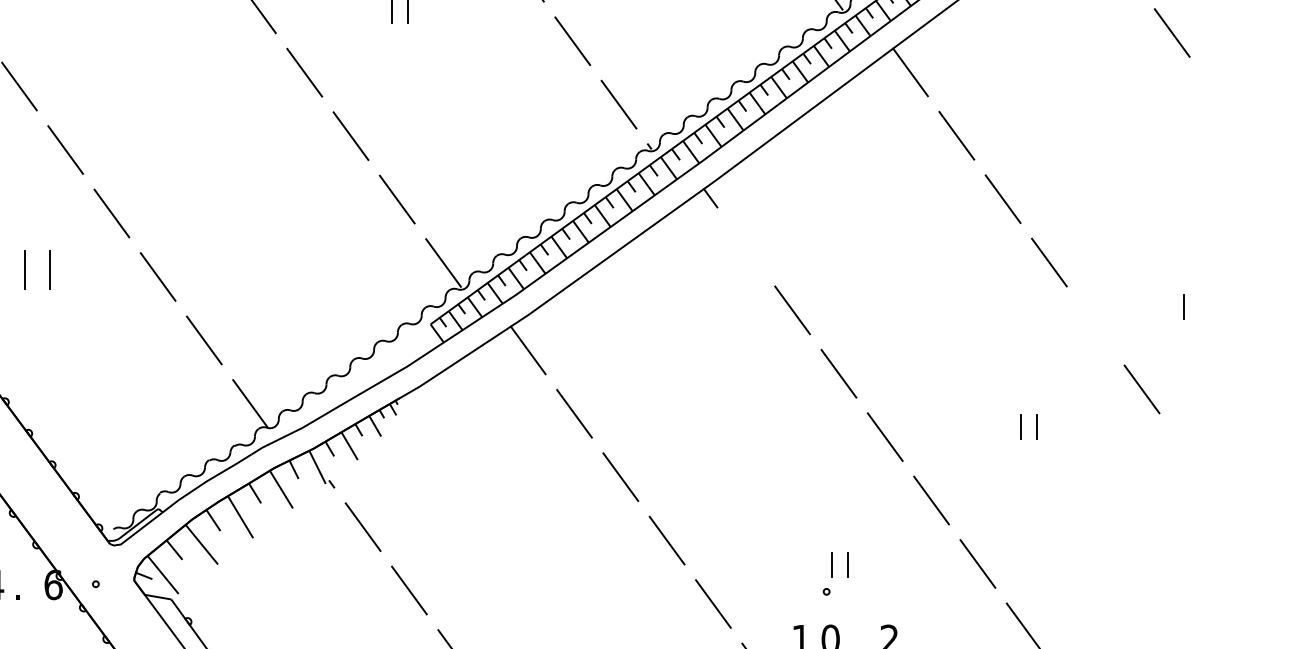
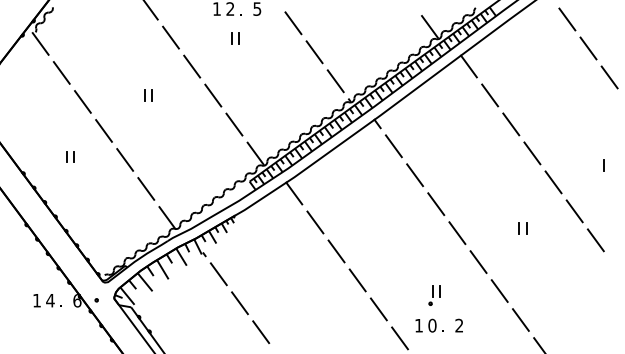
line: (1218, 96) -> (609, 77), added
part: (209, 135) -> (148, 95), added
line: (745, 247) -> (393, 146), added
part: (38, 269) -> (70, 156), size x0.62
line: (1183, 306) -> (603, 165), moved
line: (1095, 326) -> (553, 182), added
line: (1187, 453) -> (595, 240), added

